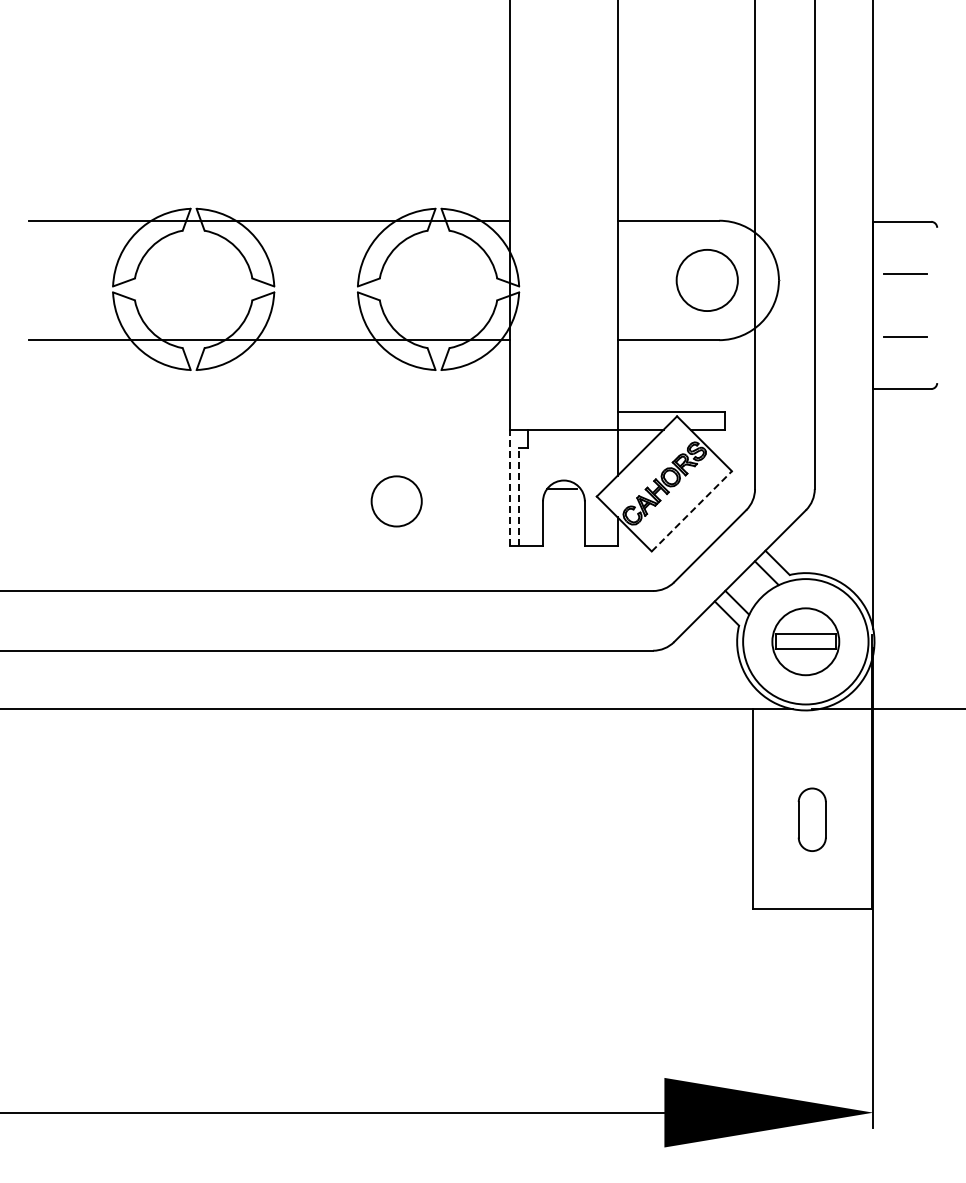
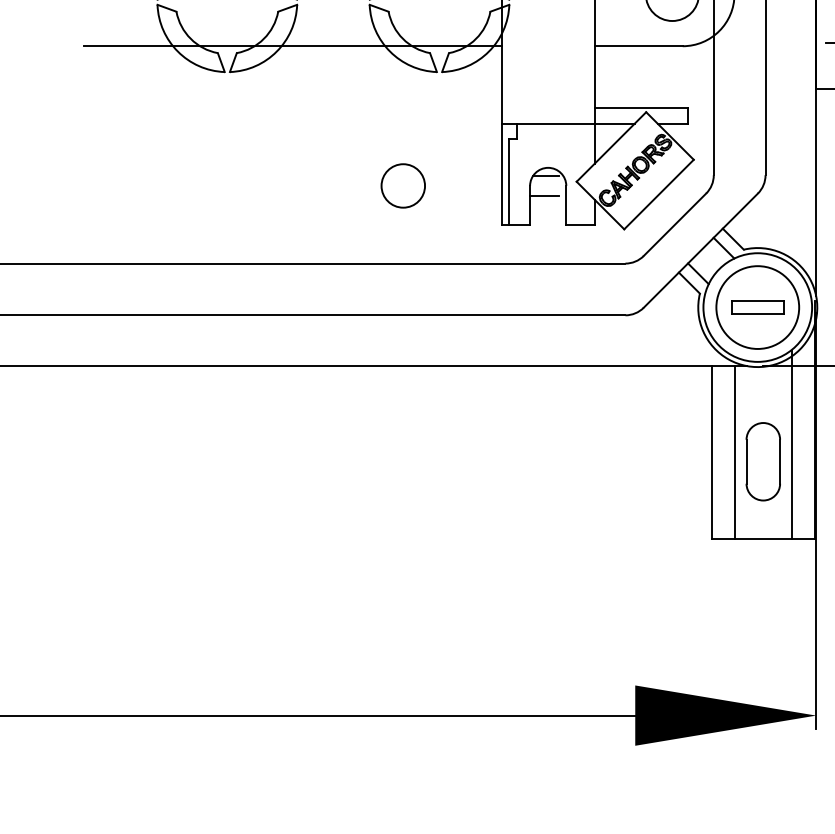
line: (510, 487) -> (501, 173), dashed -> solid
line: (519, 496) -> (509, 181), dashed -> solid
line: (691, 511) -> (658, 194), dashed -> solid
line: (559, 513) -> (544, 196), added
circle: (805, 641) -> (757, 307), size x1.43
line: (845, 800) -> (792, 445), added
line: (779, 809) -> (734, 452), added
part: (812, 819) -> (763, 461), size x1.43

